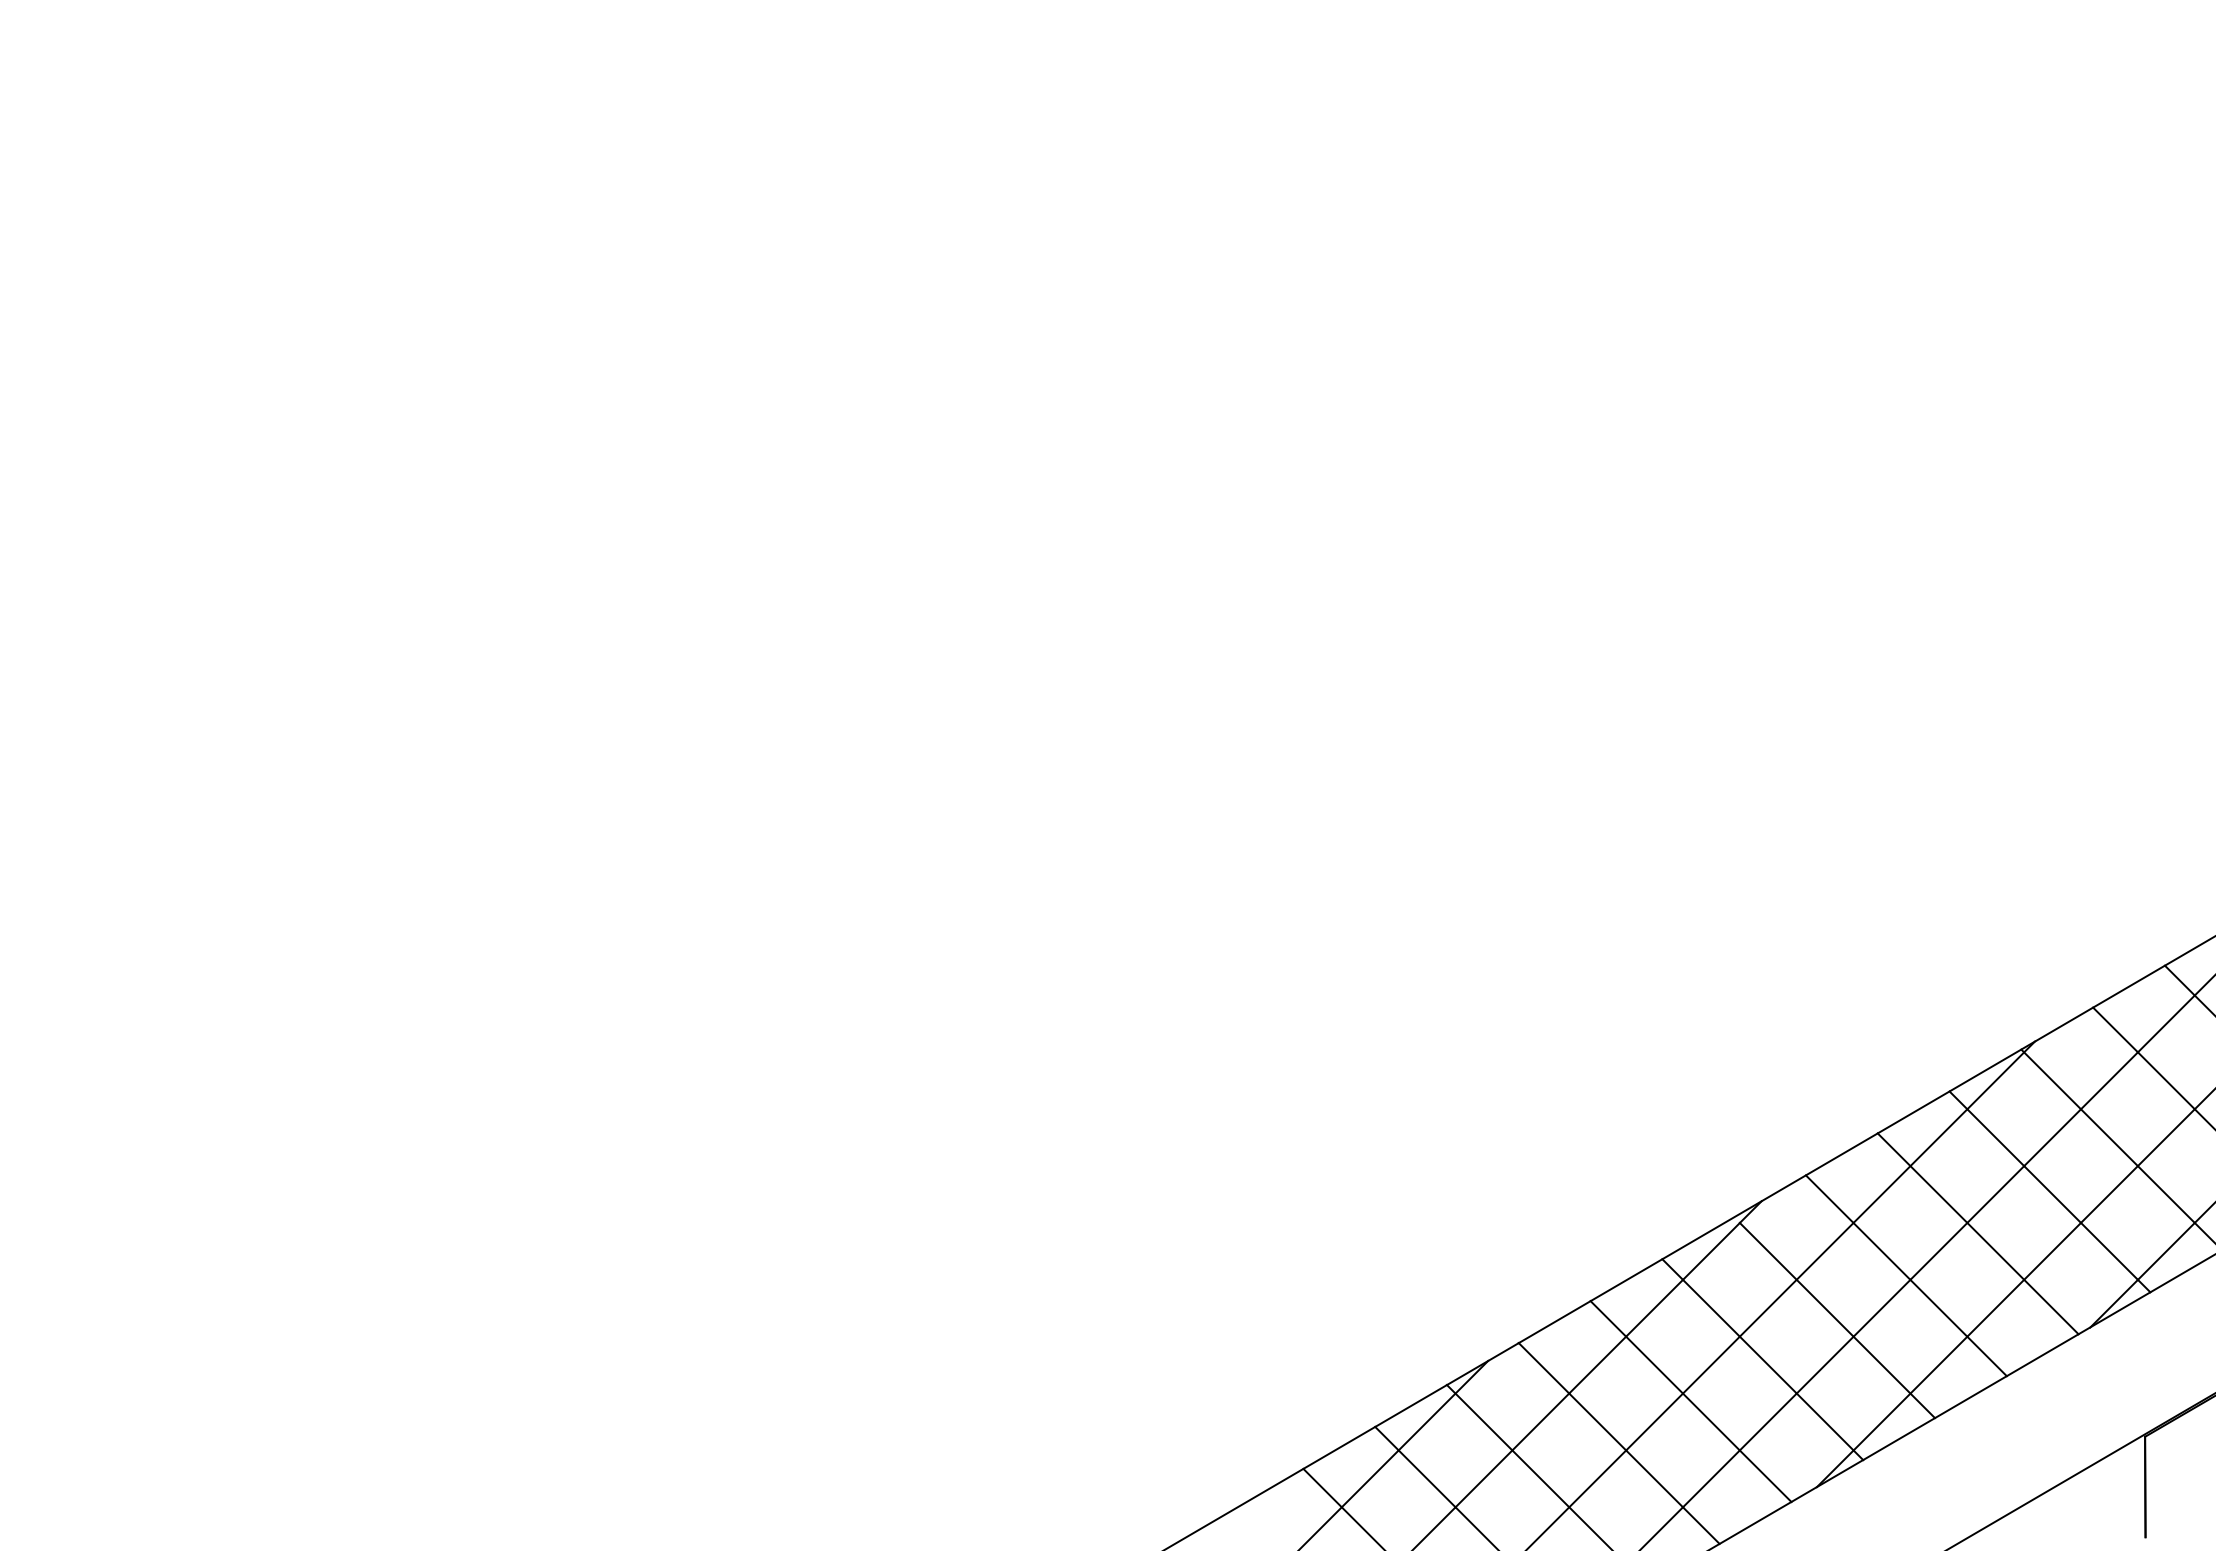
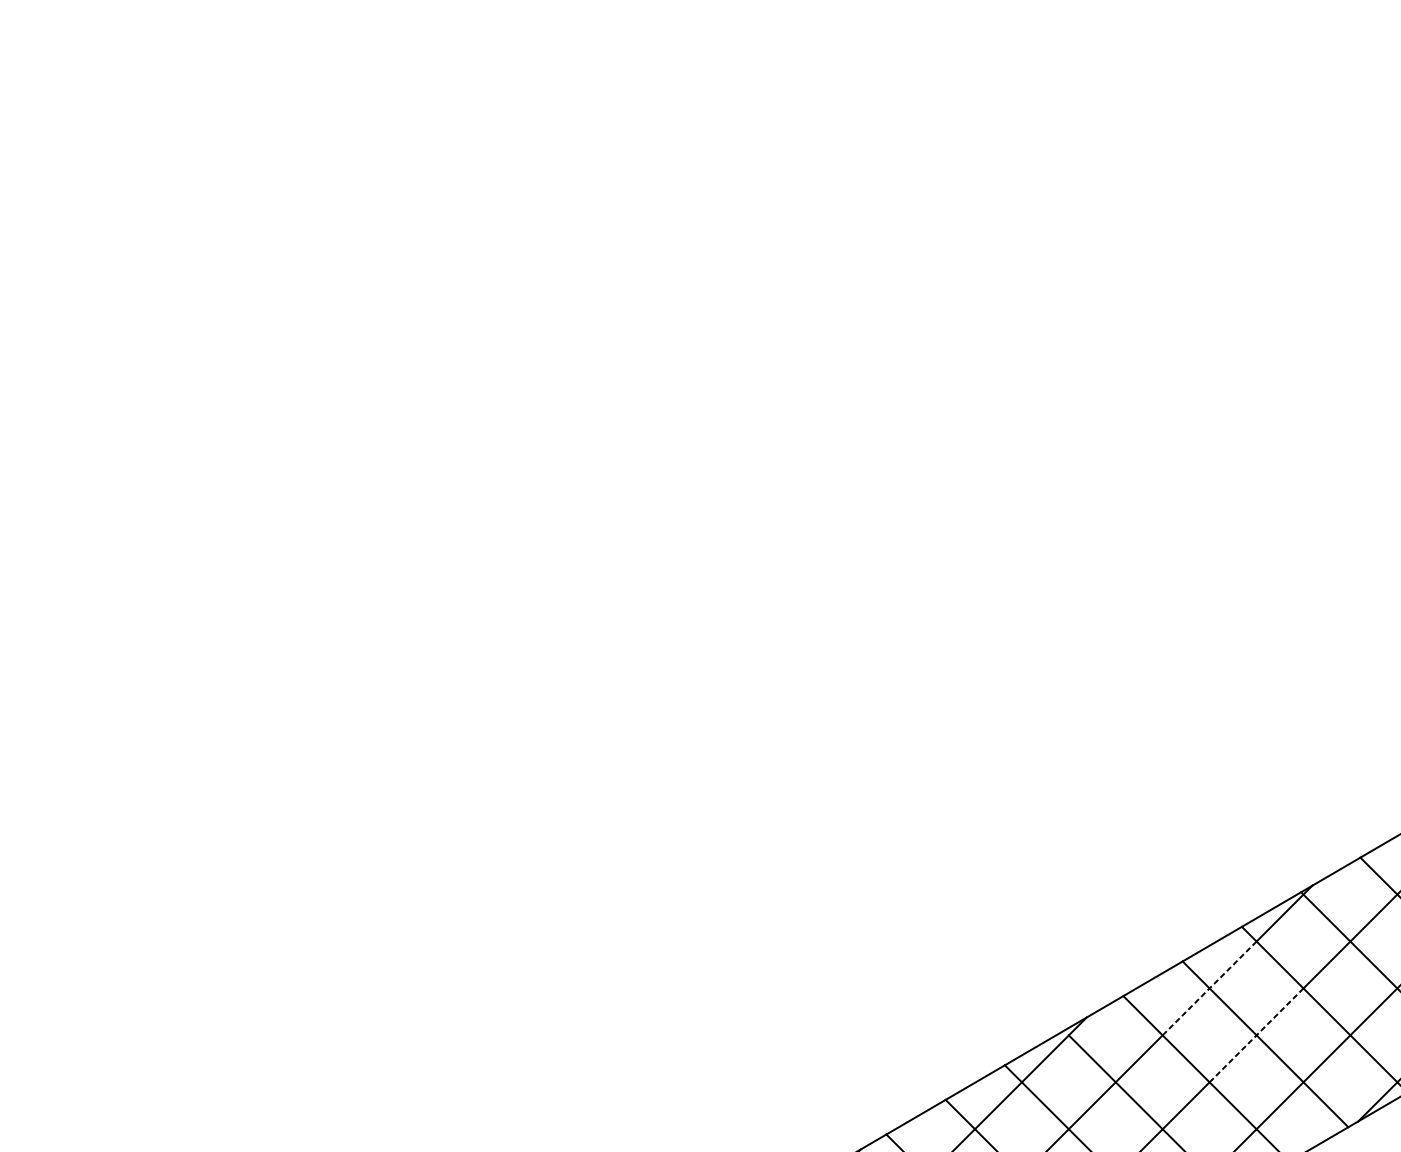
line: (1910, 1165) -> (1209, 987), solid -> dashed
line: (1967, 1222) -> (1256, 1034), solid -> dashed

